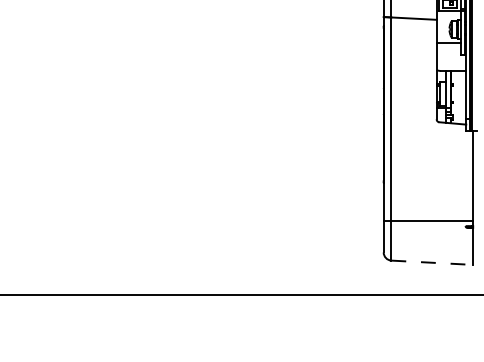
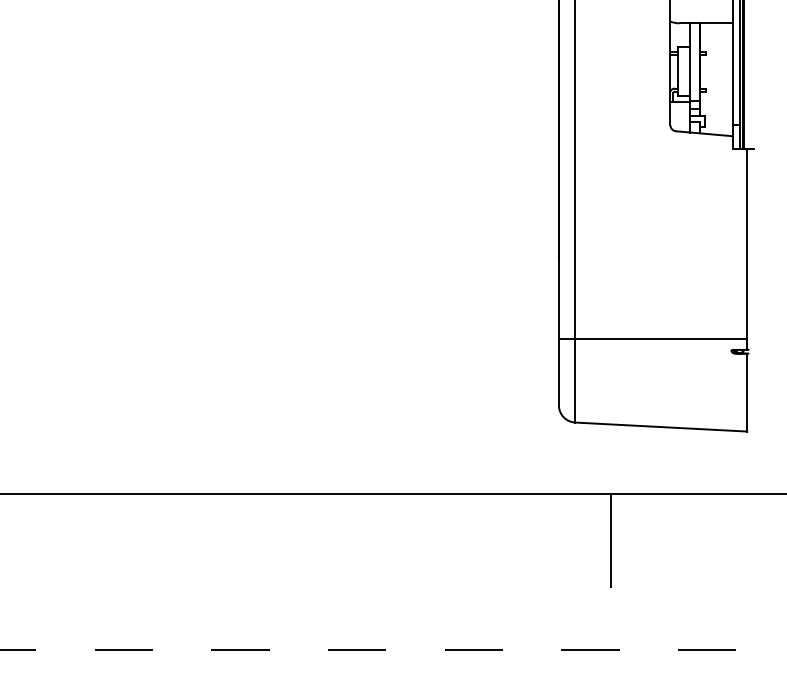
line: (432, 262) -> (661, 426), dashed -> solid
line: (408, 316) -> (611, 540), added

